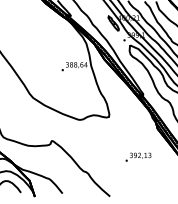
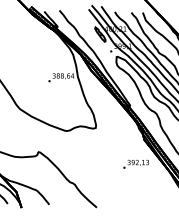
text: (138, 156) -> (136, 163), moved

